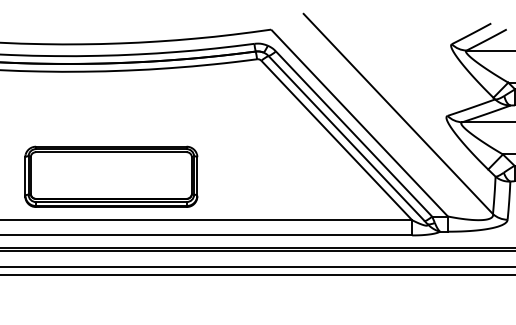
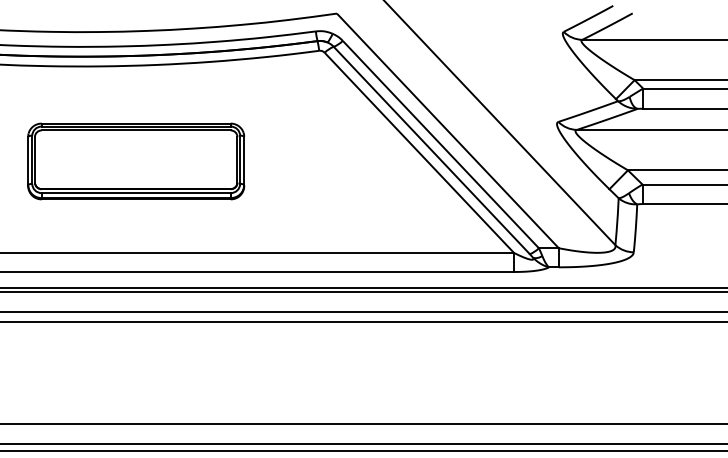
part: (111, 176) -> (136, 161), moved

